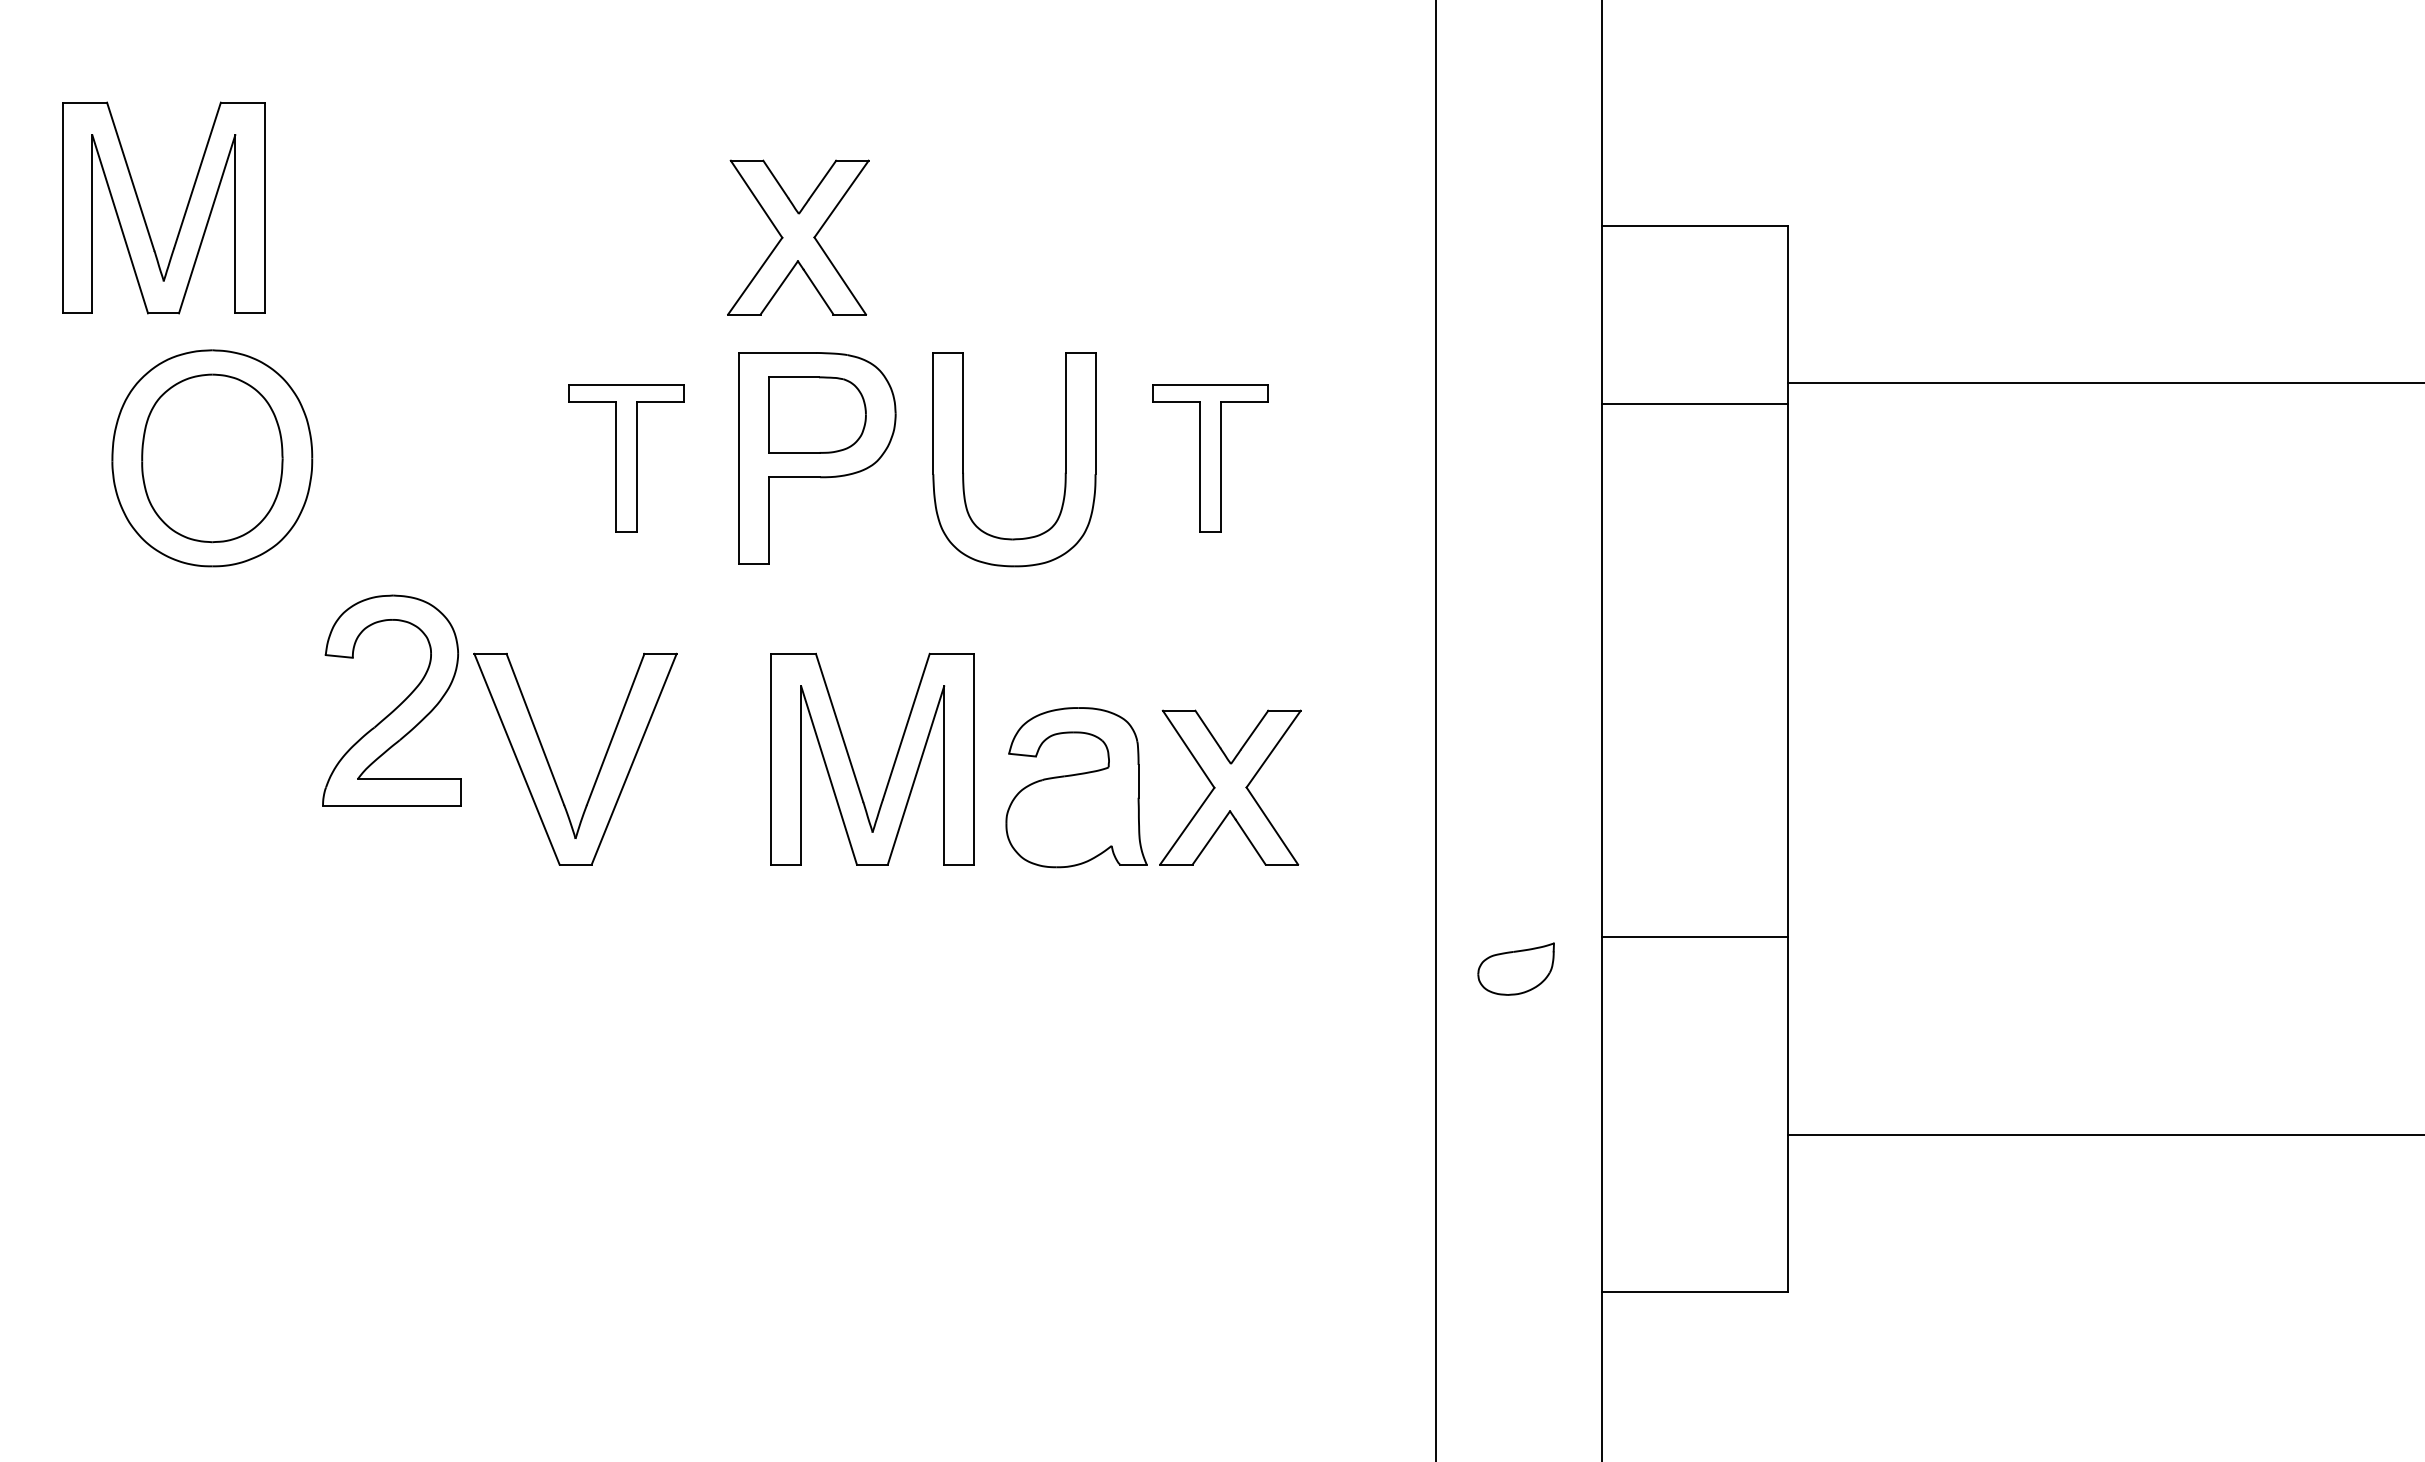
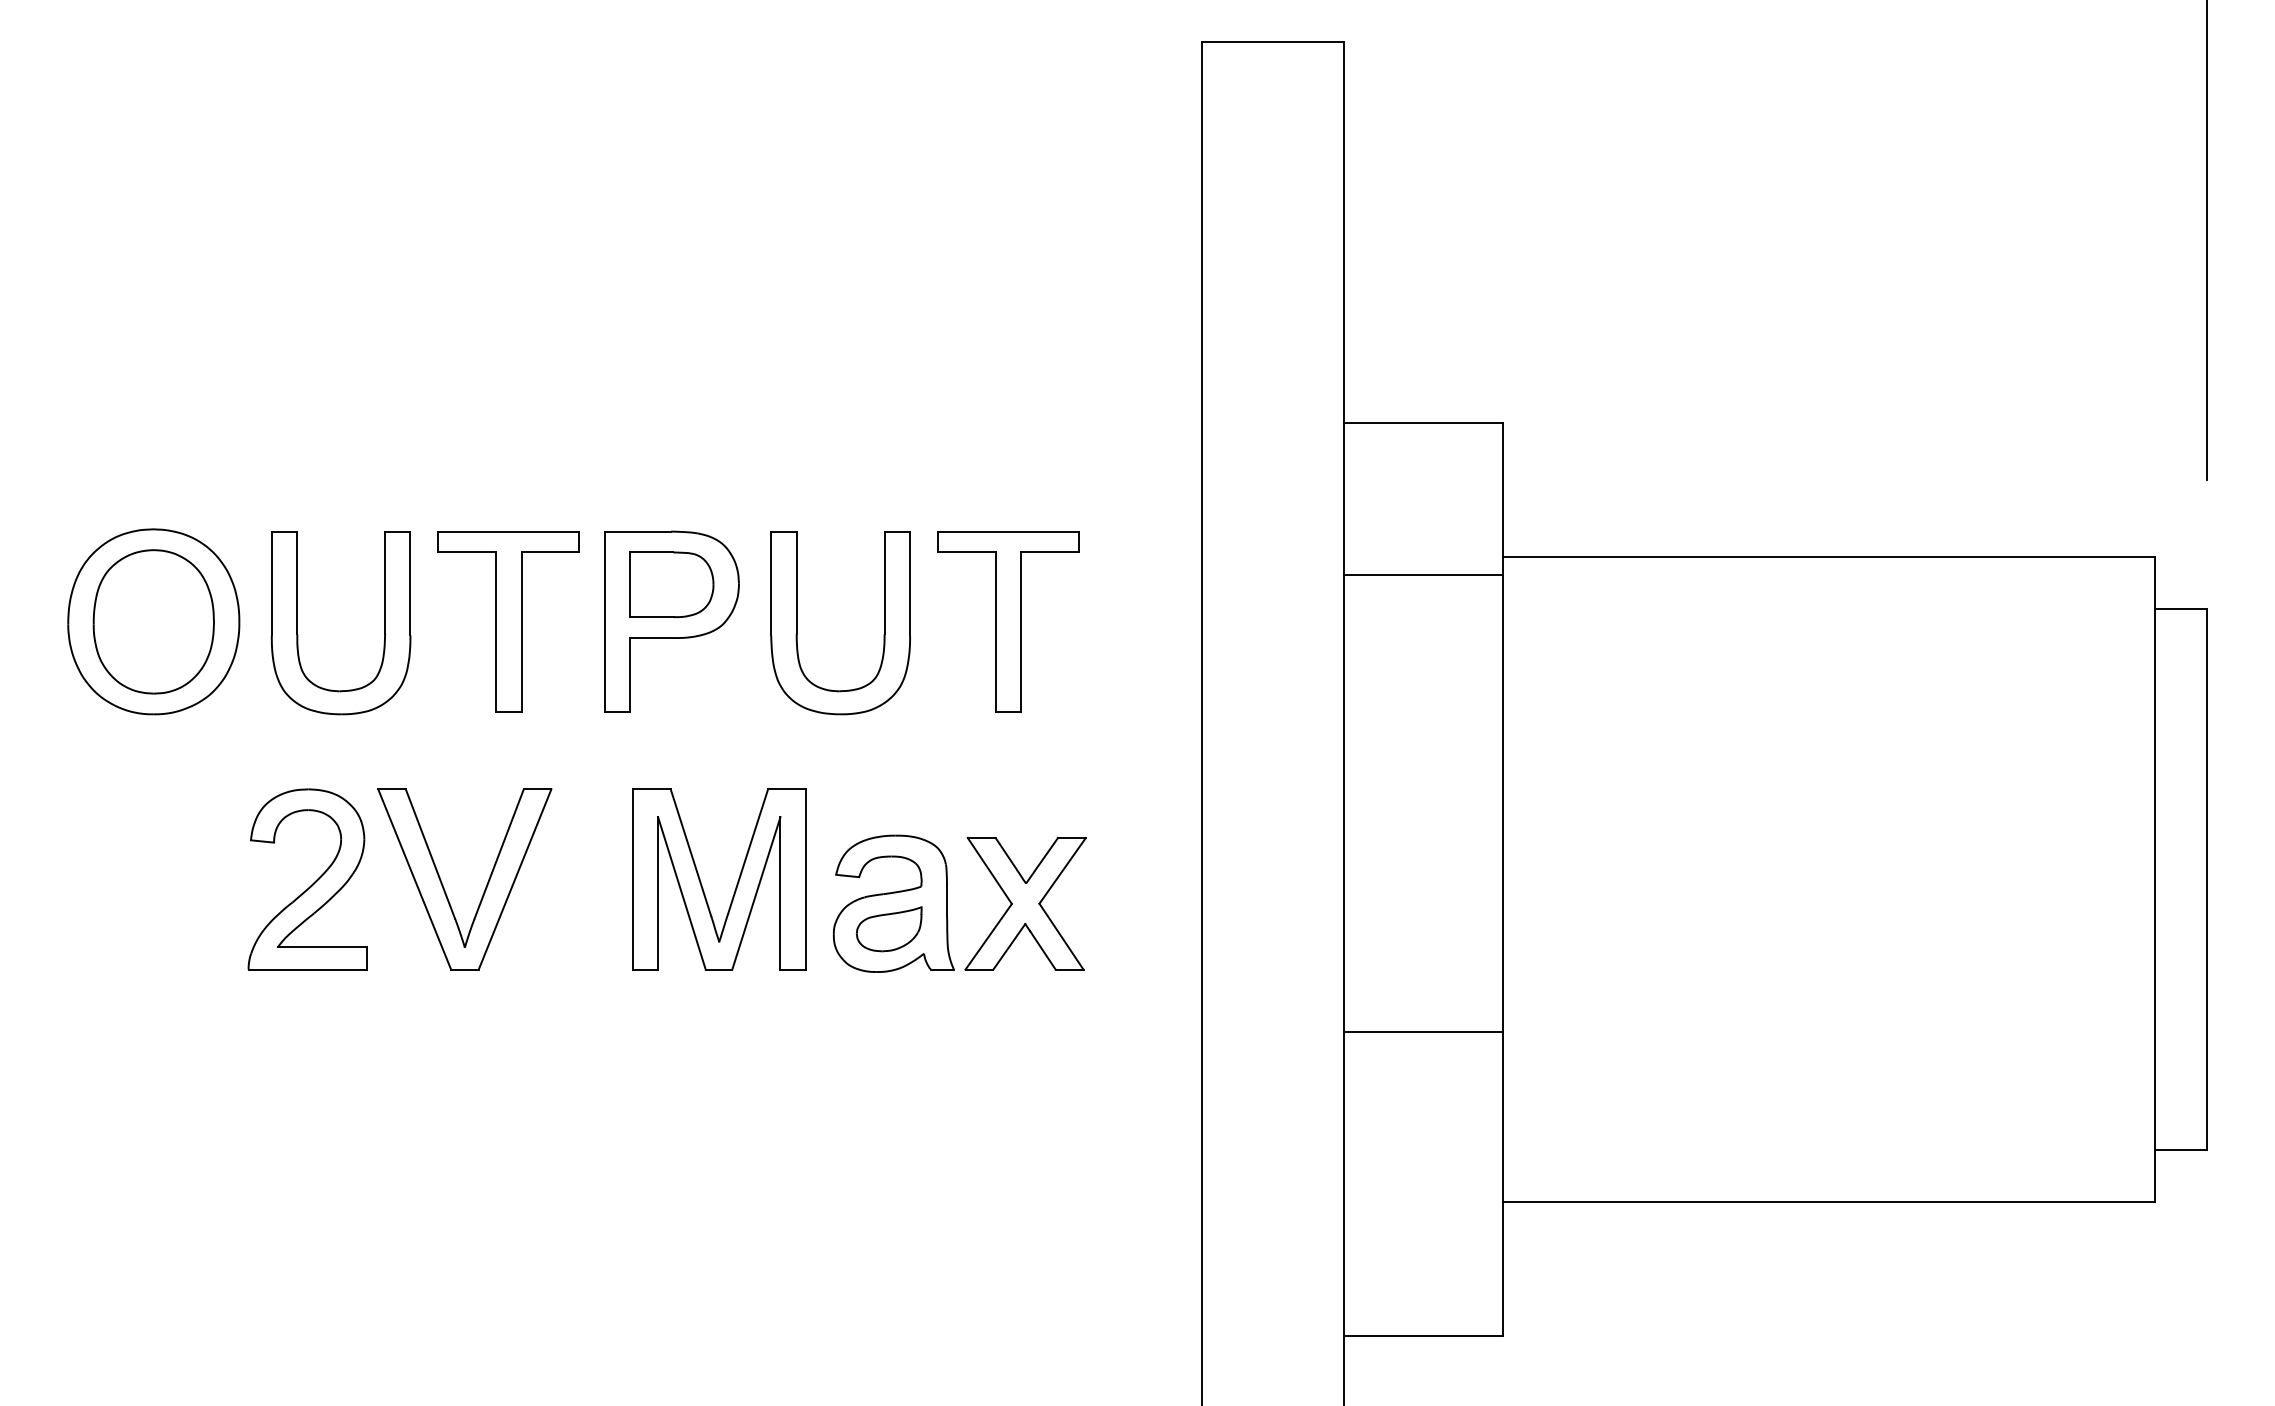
part: (183, 213) -> (129, 412), removed
part: (798, 237) -> (655, 432), removed
part: (626, 457) -> (508, 621), size x1.43
part: (1210, 457) -> (1008, 621), size x1.43
part: (380, 460) -> (297, 623), added
part: (397, 705) -> (312, 883), moved
part: (1516, 969) -> (889, 929), moved

